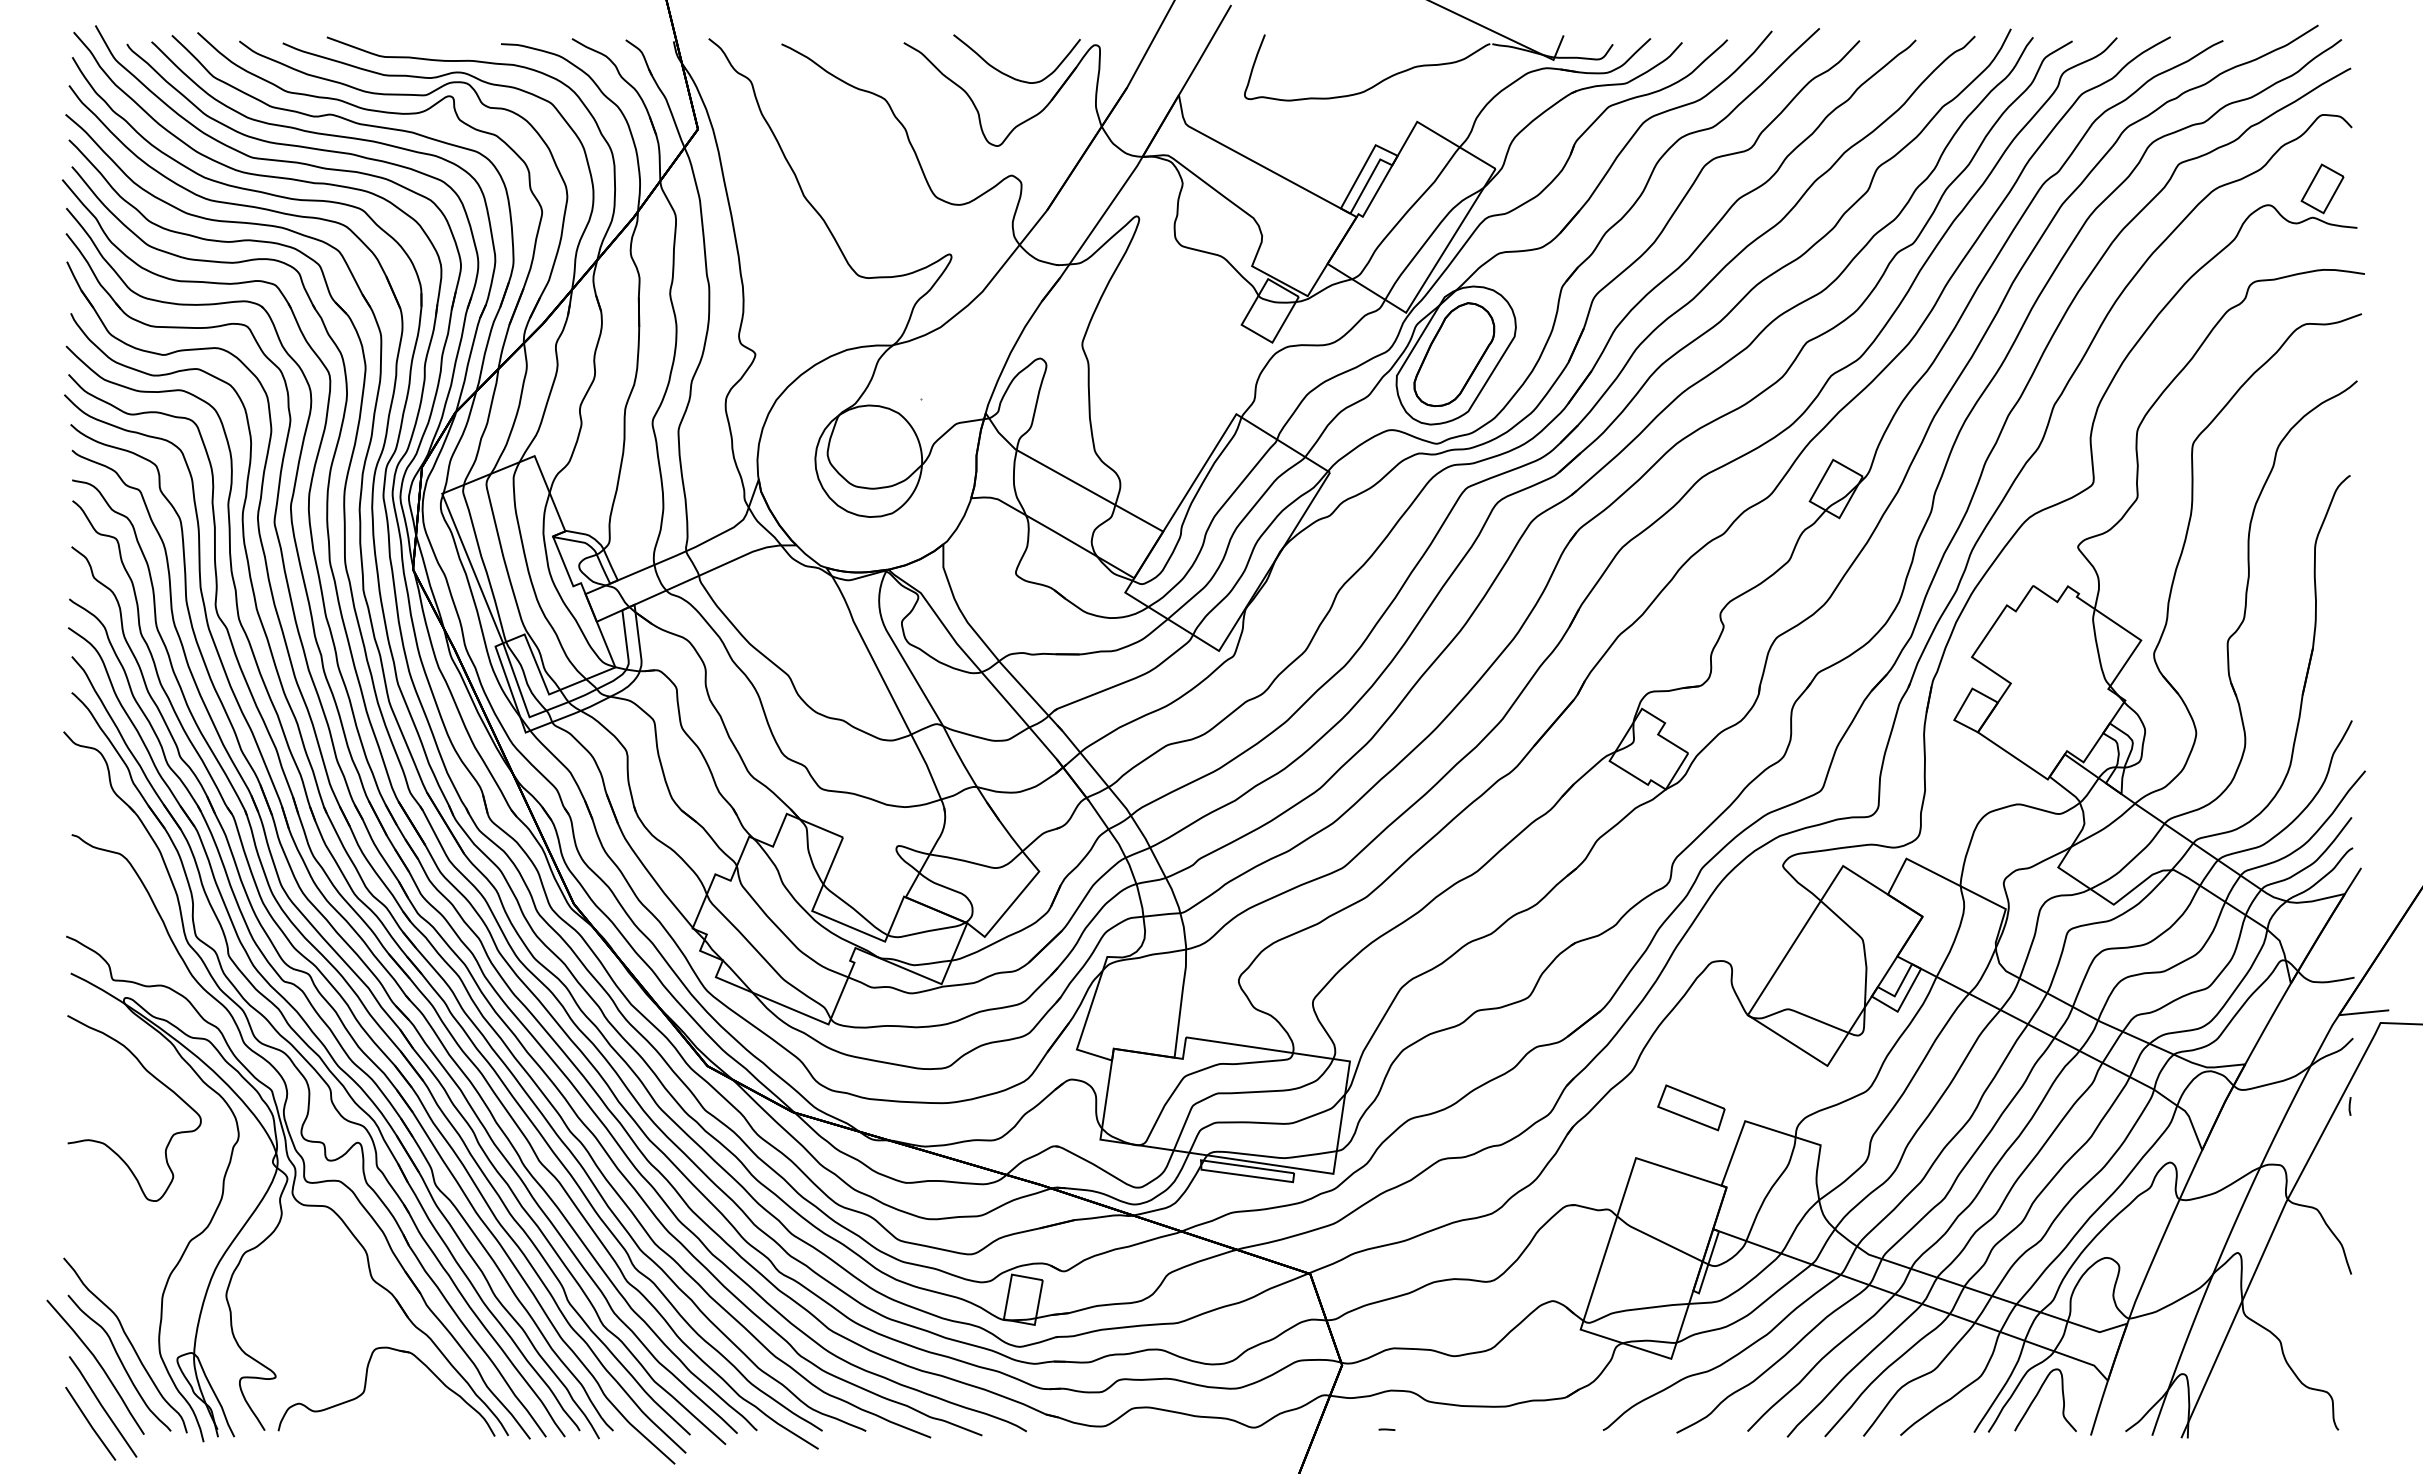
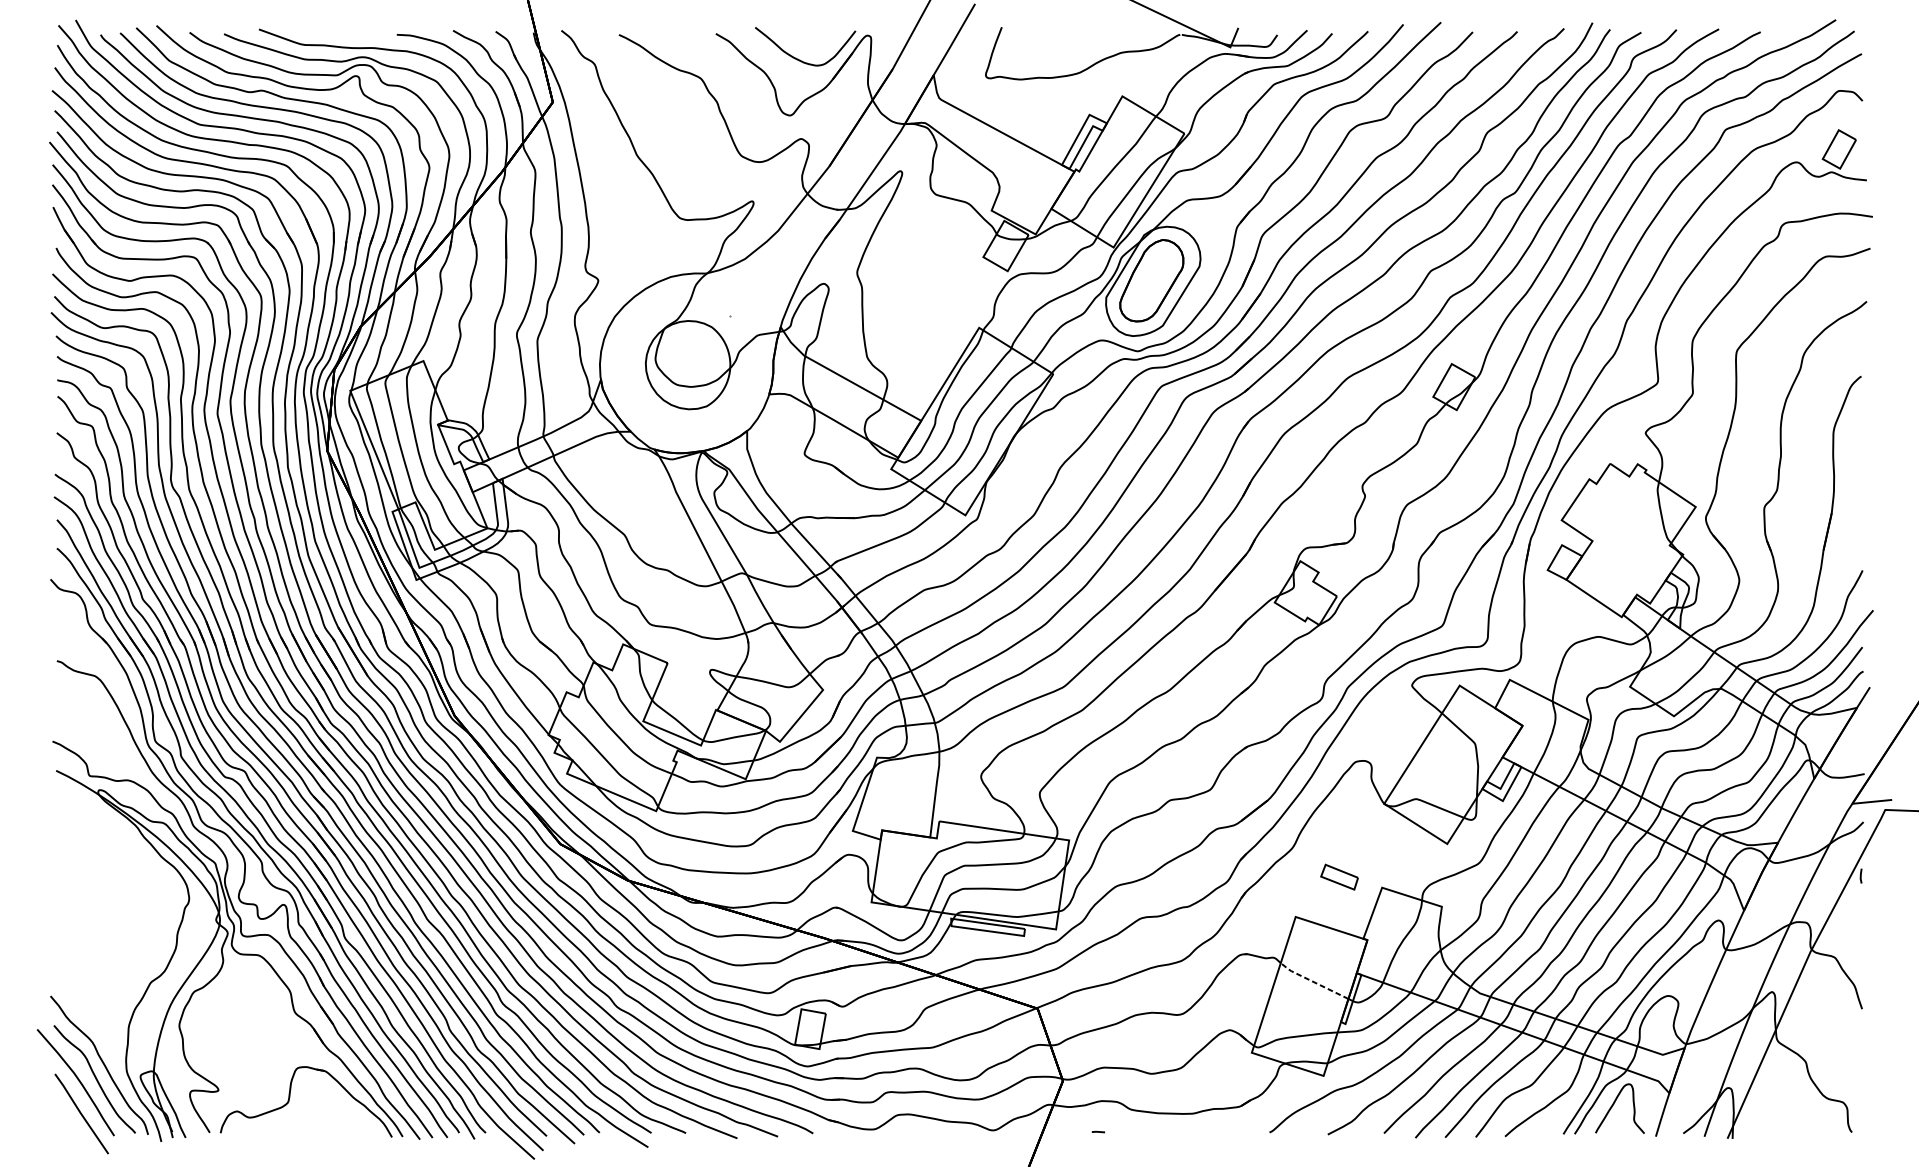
curve: (155, 1079) -> (123, 854), removed
part: (1691, 1107) -> (1339, 876), size x0.7
line: (1657, 1239) -> (1312, 981), solid -> dashed
line: (90, 1423) -> (71, 1127), removed

